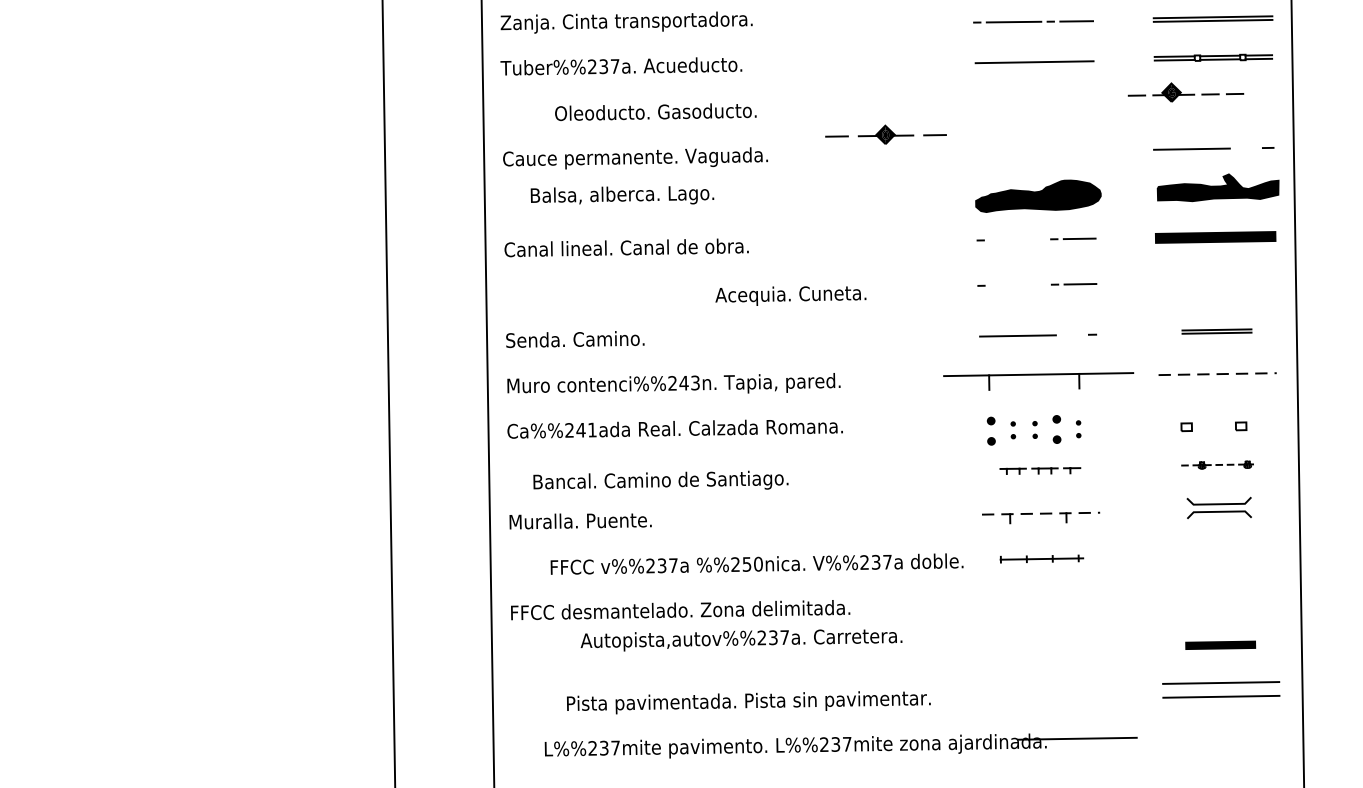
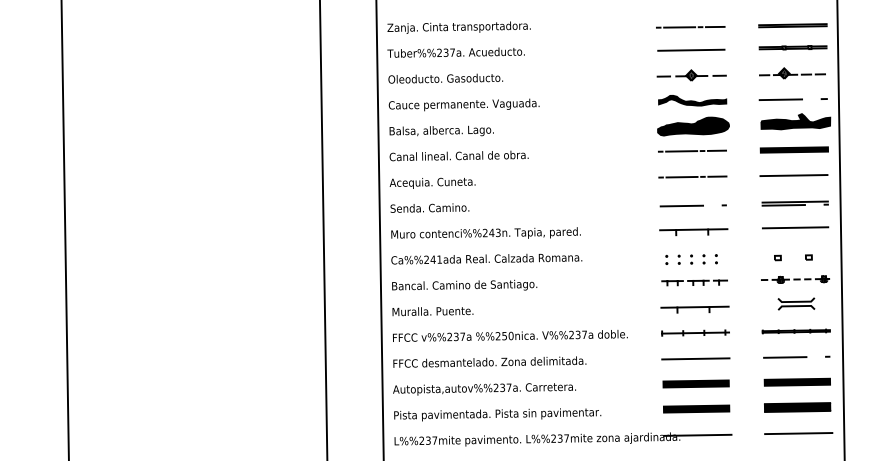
part: (1185, 92) -> (792, 73), moved
text: (655, 111) -> (445, 78), moved
part: (885, 134) -> (691, 75), moved
fill: (1036, 150) -> (692, 100), added
text: (622, 194) -> (441, 130), moved
line: (1017, 240) -> (681, 151), added
line: (1214, 282) -> (793, 175), added
line: (1017, 284) -> (681, 176), added
text: (790, 294) -> (432, 182), moved
part: (1215, 331) -> (794, 203), size x1.67
line: (1217, 373) -> (795, 227), dashed -> solid
part: (1038, 382) -> (693, 232), size x0.62
part: (990, 429) -> (666, 259), size x0.62
part: (1055, 429) -> (703, 259), size x0.62
part: (1217, 464) -> (795, 279), size x1.67
part: (1040, 470) -> (694, 282), size x1.43
text: (660, 479) -> (464, 284), moved
line: (1041, 514) -> (695, 307), dashed -> solid
part: (1217, 556) -> (795, 331), added
part: (1041, 558) -> (695, 332), size x1.43
text: (757, 563) -> (510, 335), moved
line: (1219, 600) -> (796, 356), added
line: (1041, 603) -> (695, 358), added
text: (741, 640) -> (484, 389), moved
part: (1219, 644) -> (796, 381), size x1.67
fill: (1041, 647) -> (695, 383), added
fill: (1221, 689) -> (797, 407), added
fill: (1043, 691) -> (696, 408), added
text: (748, 702) -> (497, 414), moved
line: (1222, 735) -> (798, 433), added
part: (841, 746) -> (563, 439), moved

